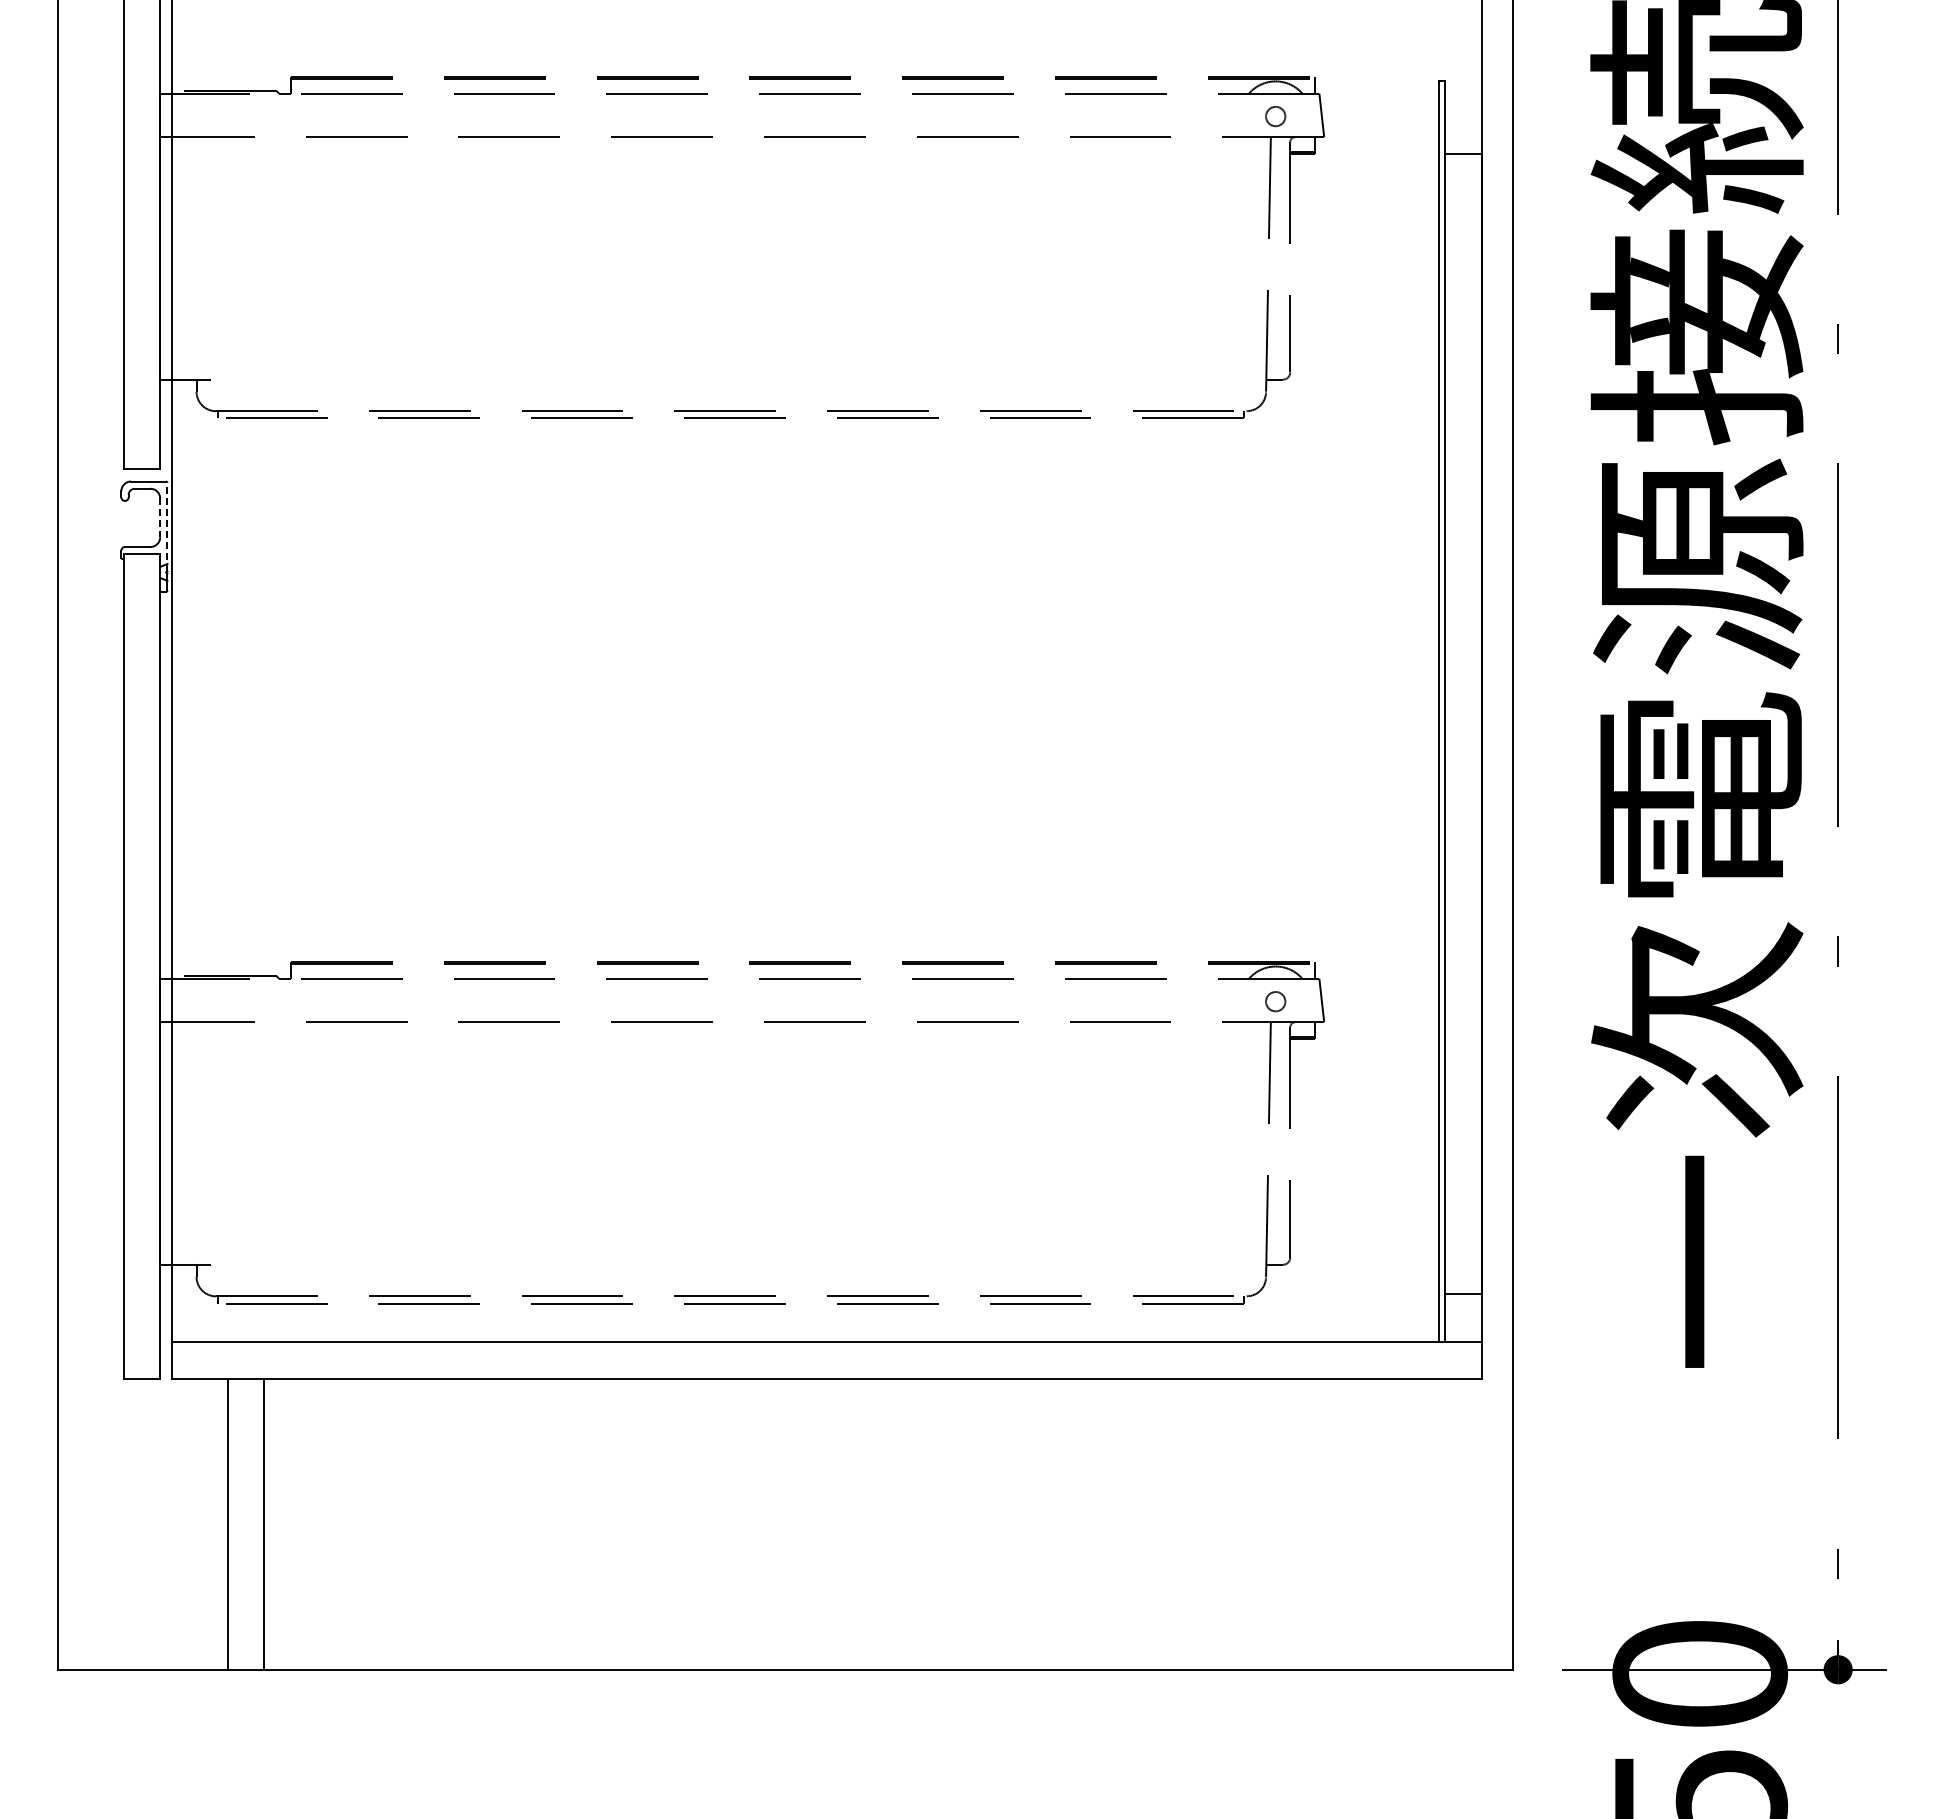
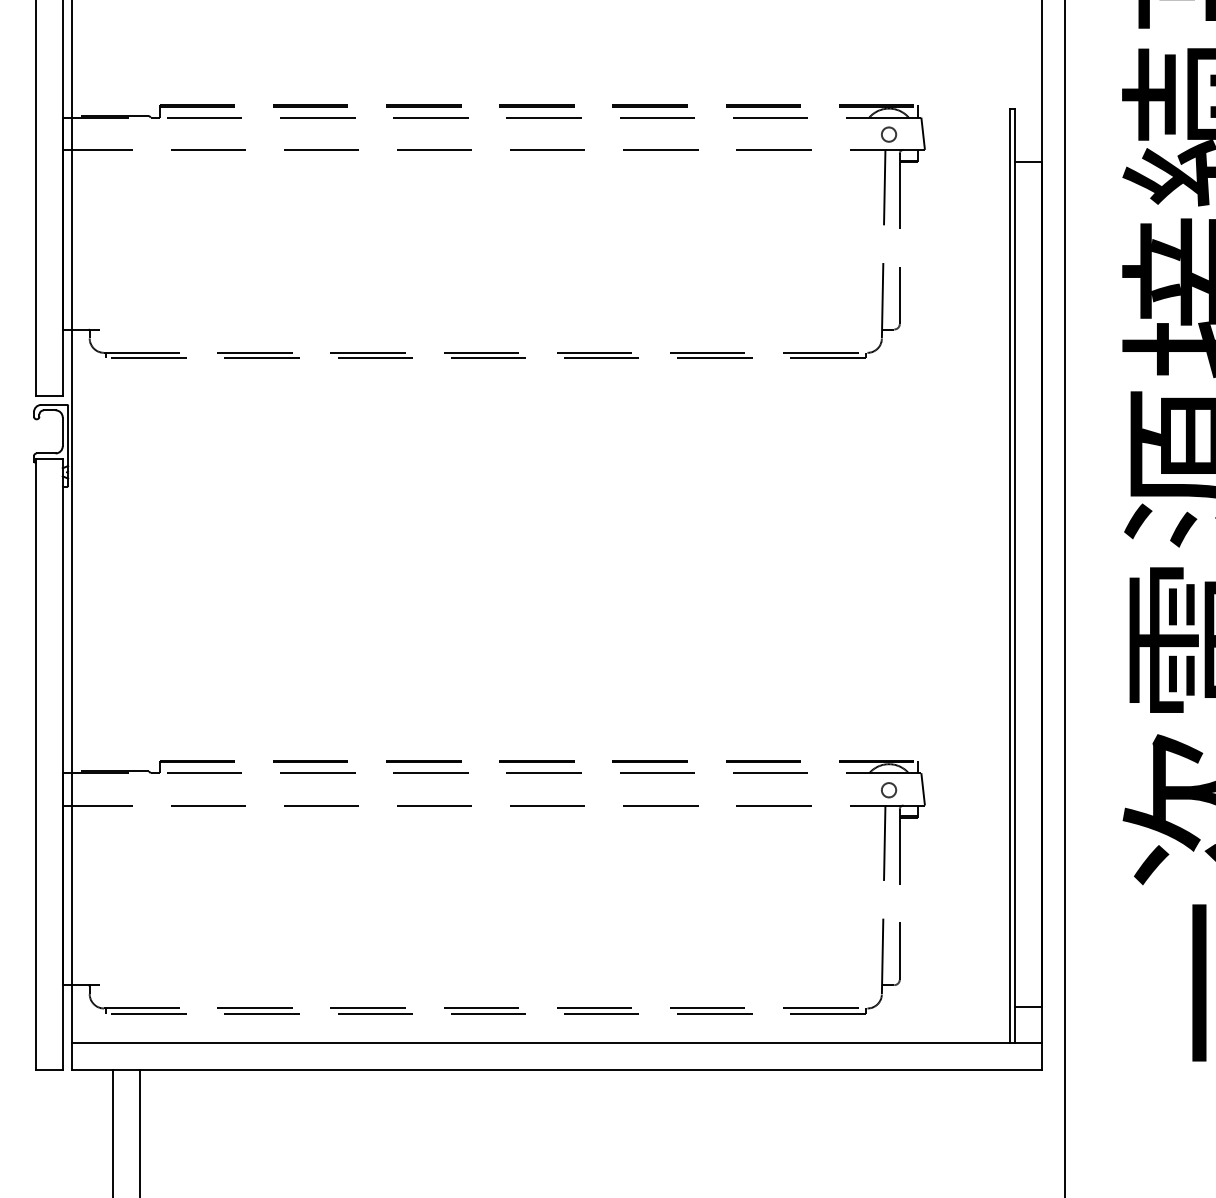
line: (160, 518) -> (62, 432), dashed -> solid
line: (167, 526) -> (68, 438), dashed -> solid

